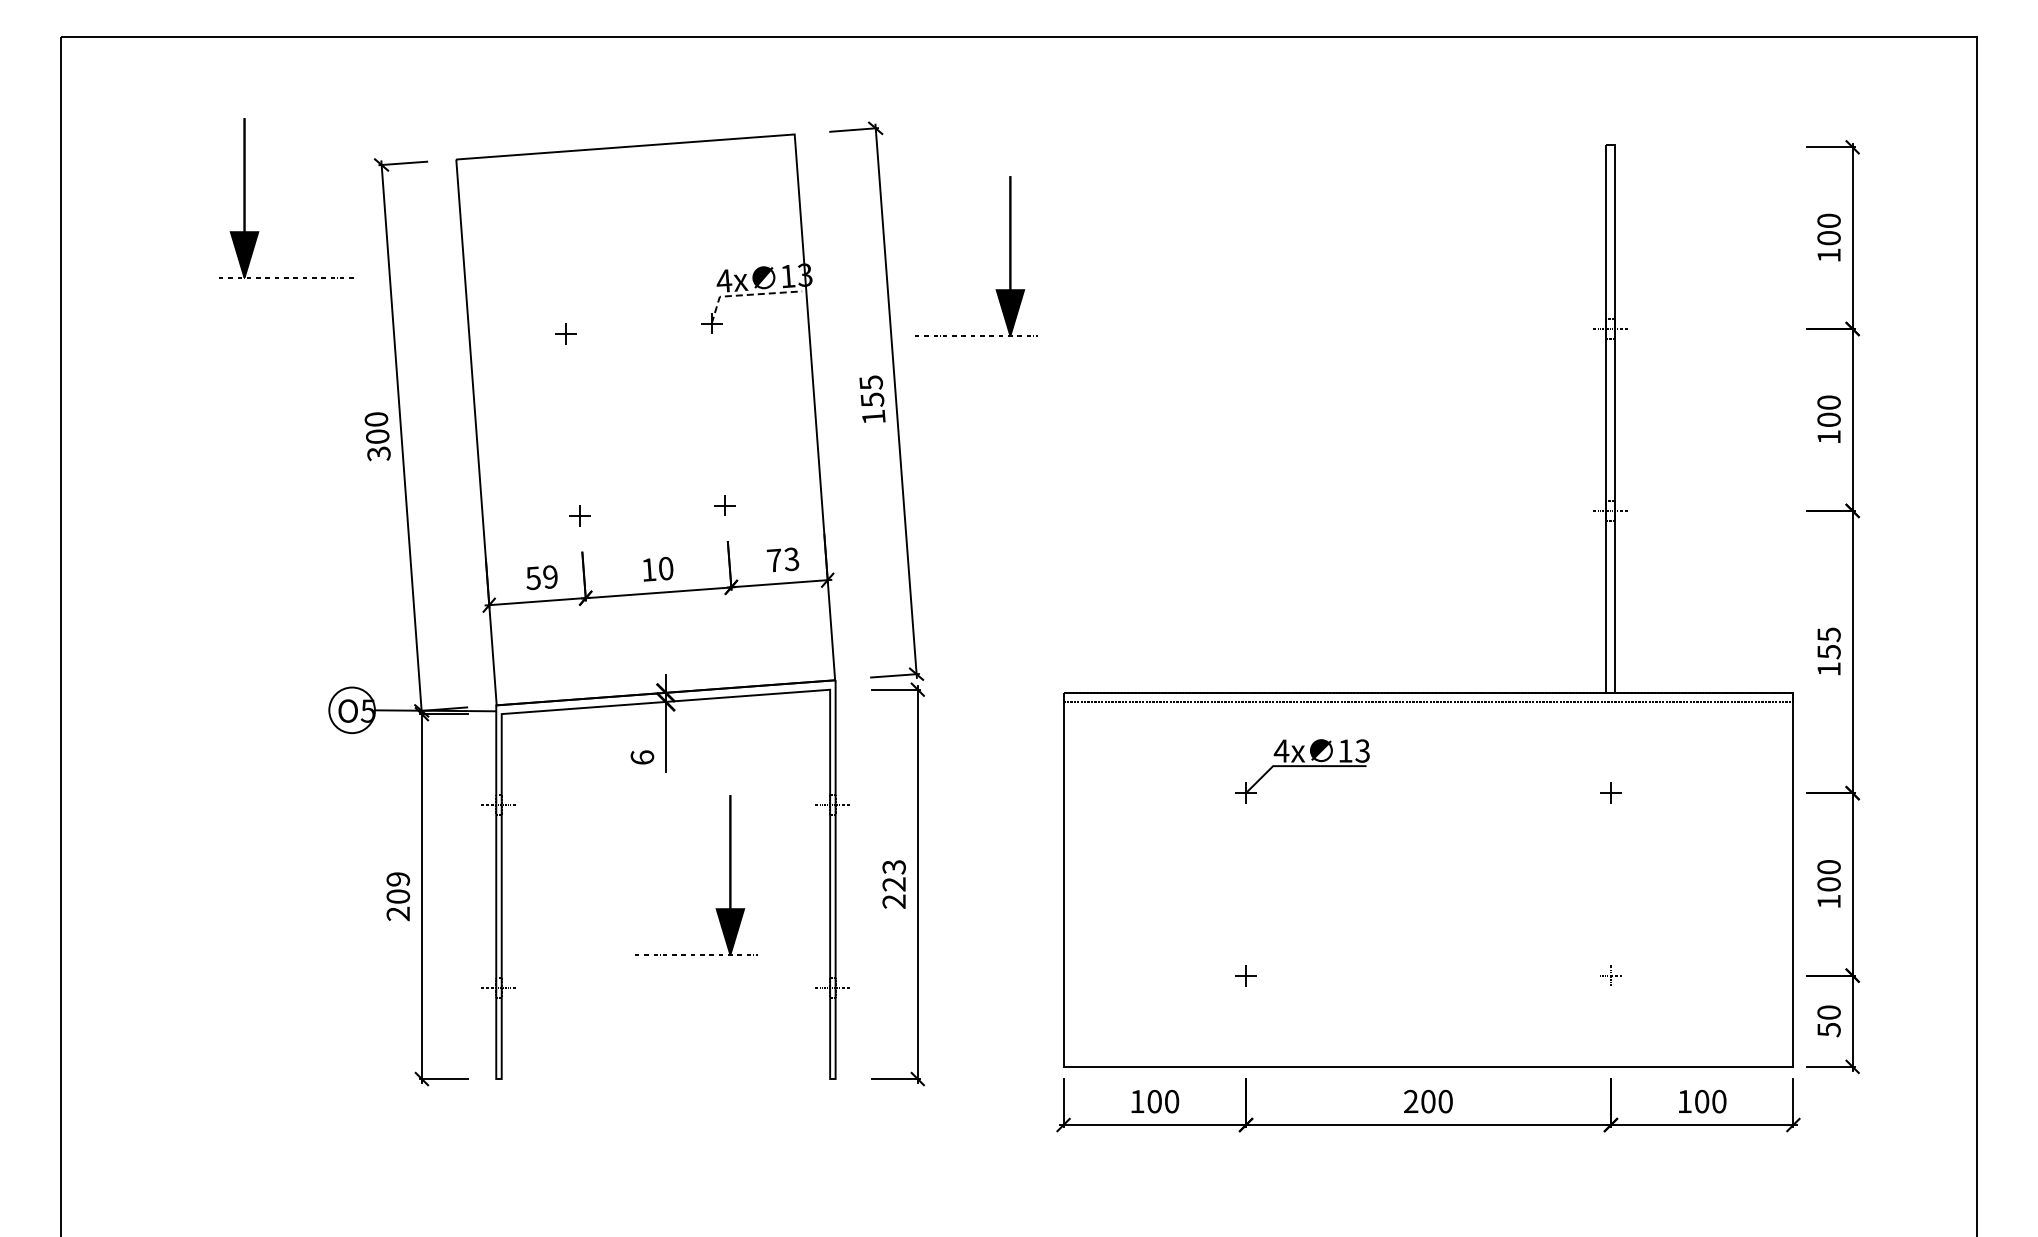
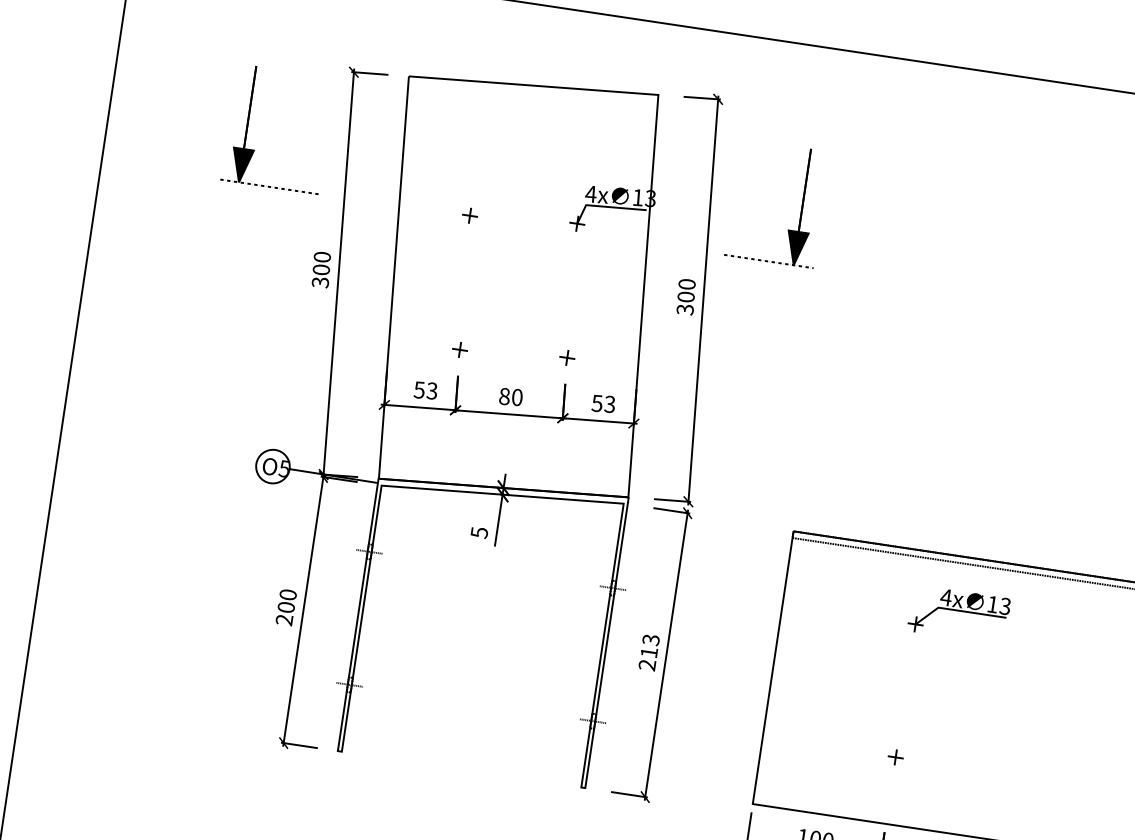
part: (245, 198) -> (248, 124), moved
line: (746, 295) -> (605, 207), dashed -> solid
text: (872, 399) -> (686, 296), 155 -> 300
text: (773, 560) -> (596, 403), 73 -> 53
text: (649, 569) -> (505, 396), 10 -> 80
text: (550, 576) -> (432, 390), 59 -> 53
text: (642, 757) -> (479, 532), 6 -> 5
part: (729, 875) -> (530, 628), removed
text: (397, 879) -> (287, 594), 209 -> 200
text: (893, 884) -> (648, 652), 223 -> 213

